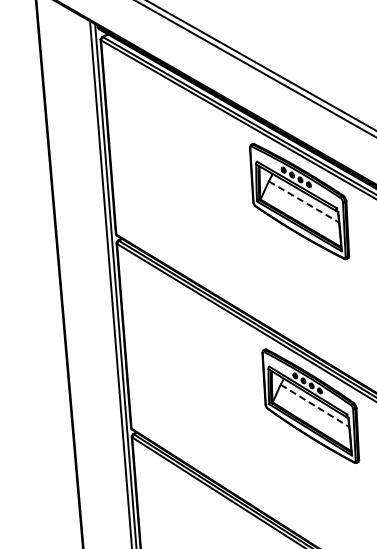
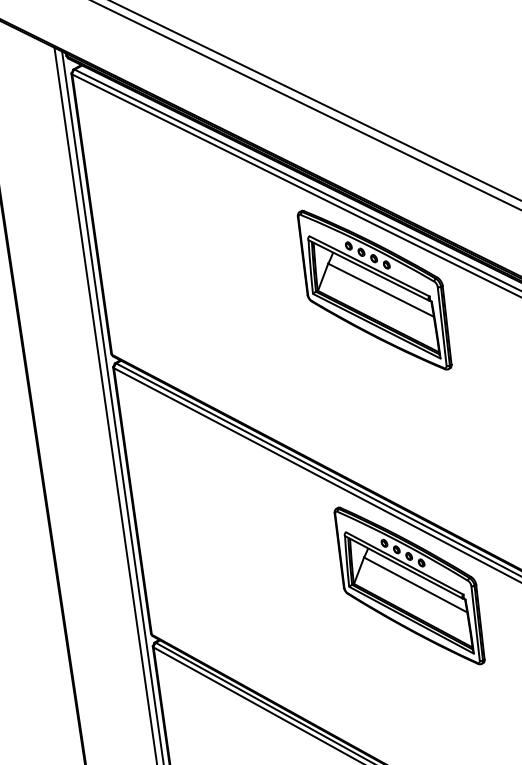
line: (303, 201) -> (380, 289), dashed -> solid
line: (315, 406) -> (416, 585), dashed -> solid

